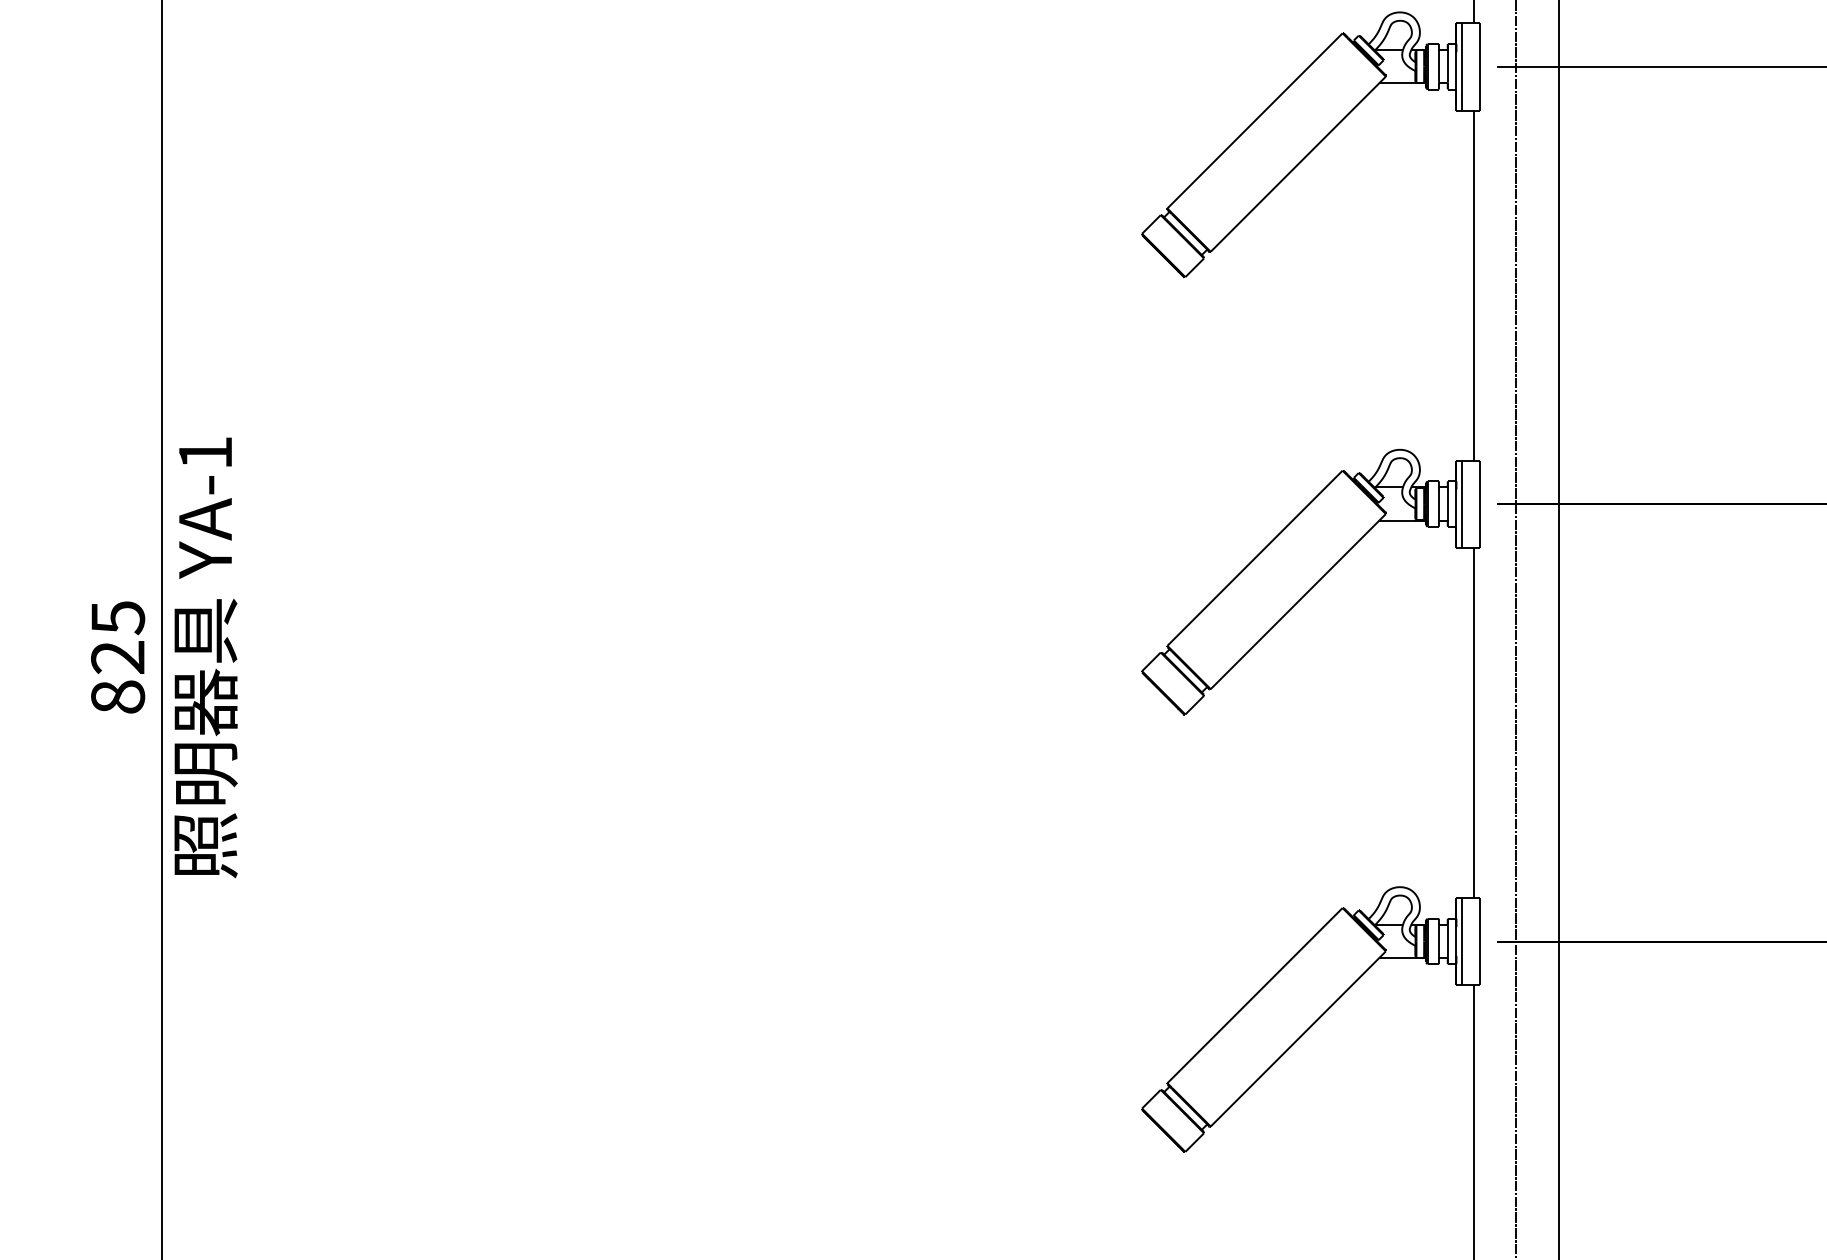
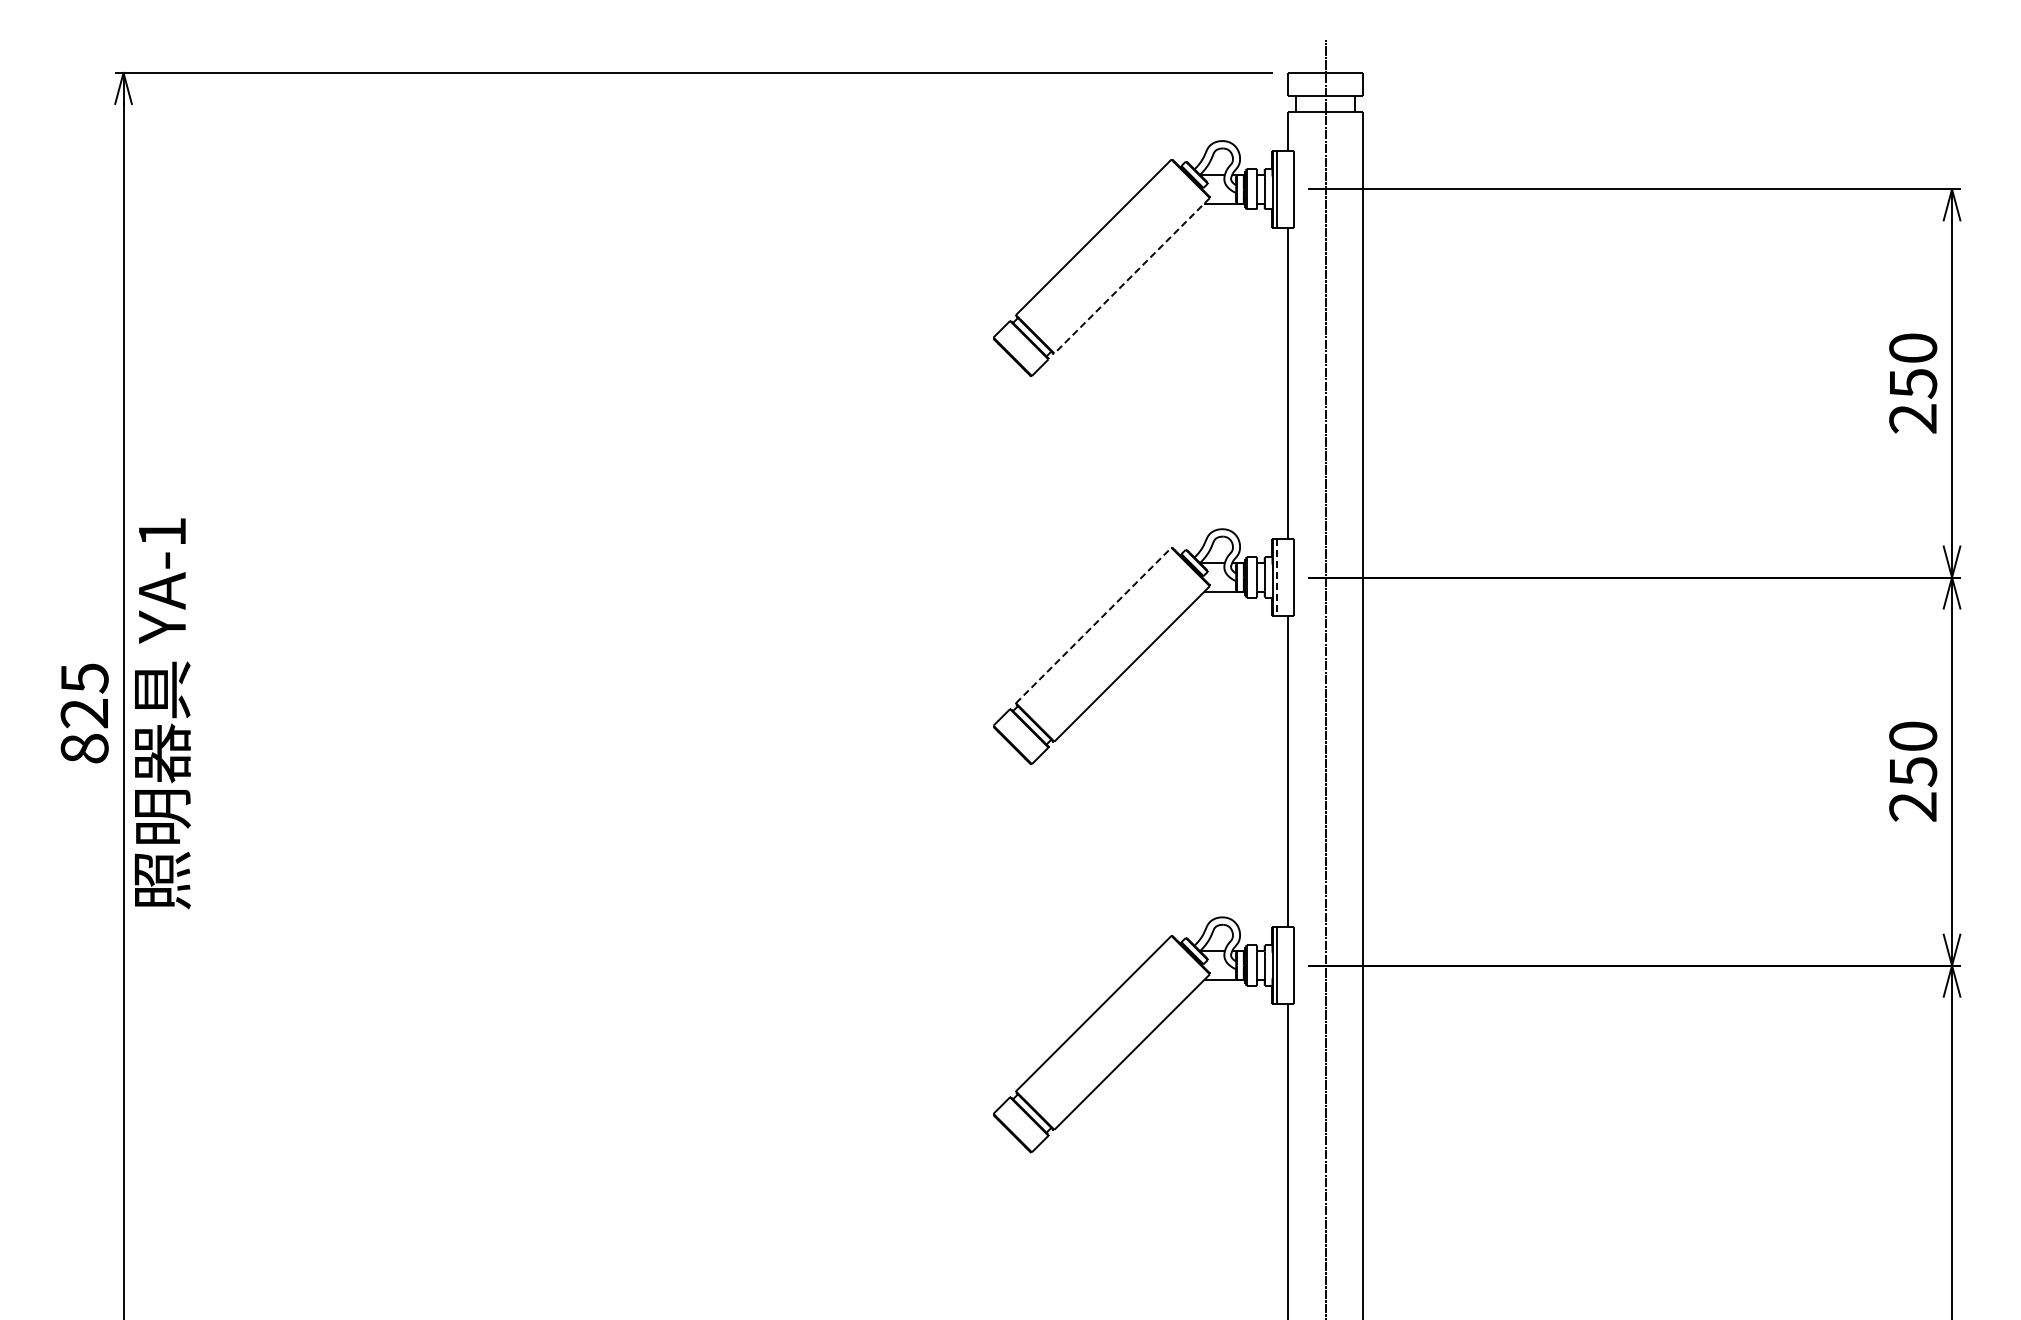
line: (1298, 163) -> (1132, 275), solid -> dashed
line: (1462, 504) -> (1277, 577), solid -> dashed
line: (1254, 558) -> (1093, 625), solid -> dashed

